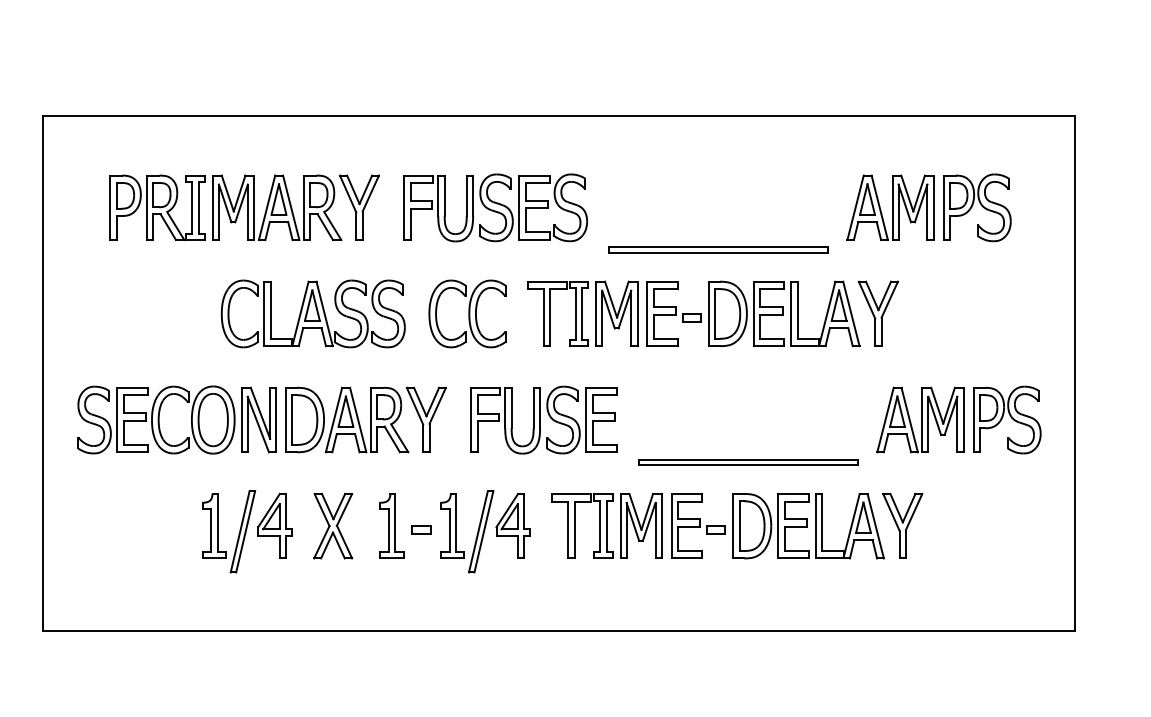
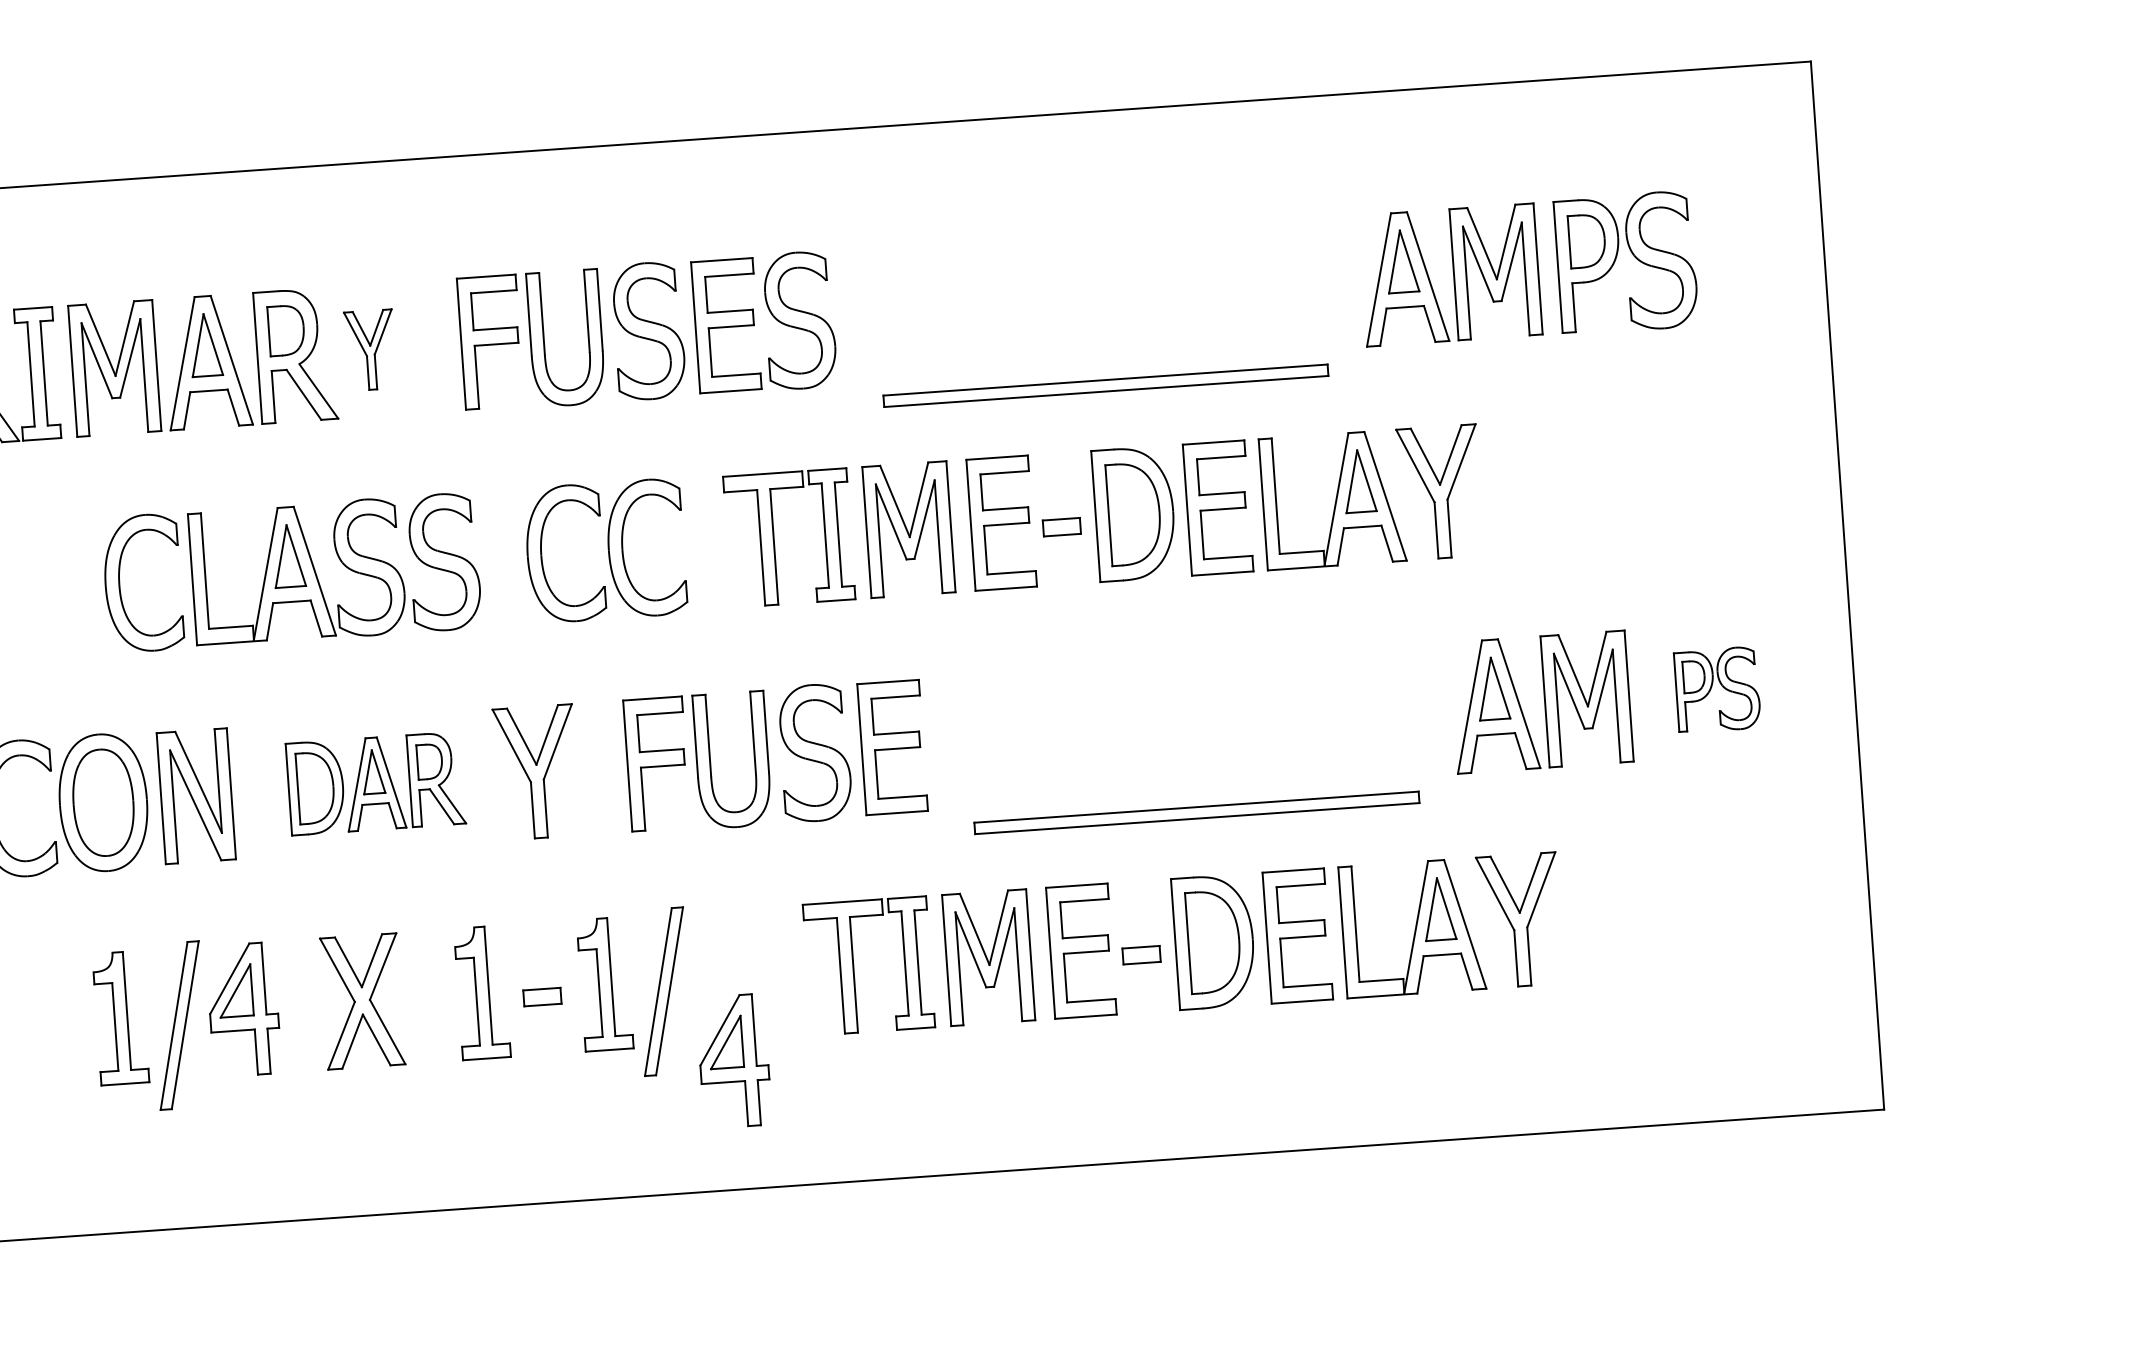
part: (359, 207) -> (370, 349), size x0.6
part: (347, 419) -> (376, 782), size x0.7
part: (1007, 419) -> (1717, 688), size x0.6
part: (512, 525) -> (732, 1059), moved

